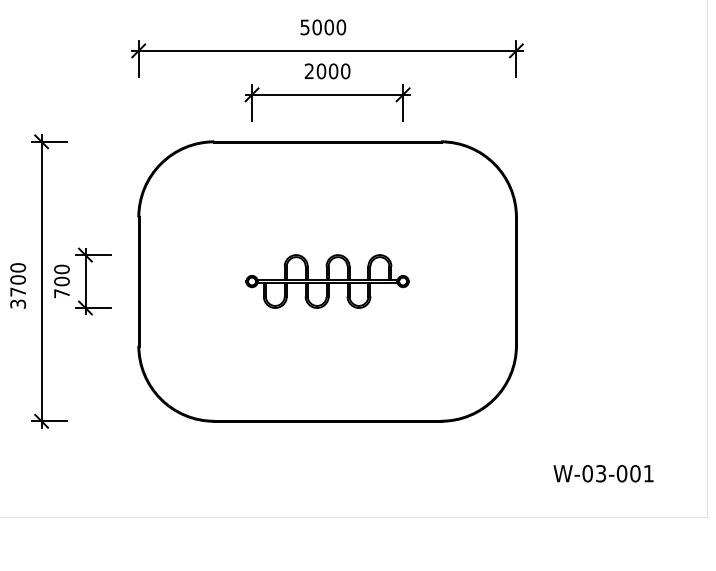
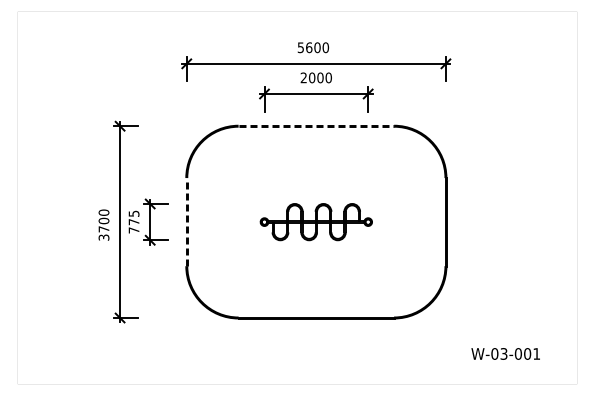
text: (317, 27) -> (309, 47), 5000 -> 5600
line: (327, 142) -> (316, 126), solid -> dashed
text: (61, 274) -> (133, 217), 700 -> 775
line: (138, 280) -> (186, 221), solid -> dashed

